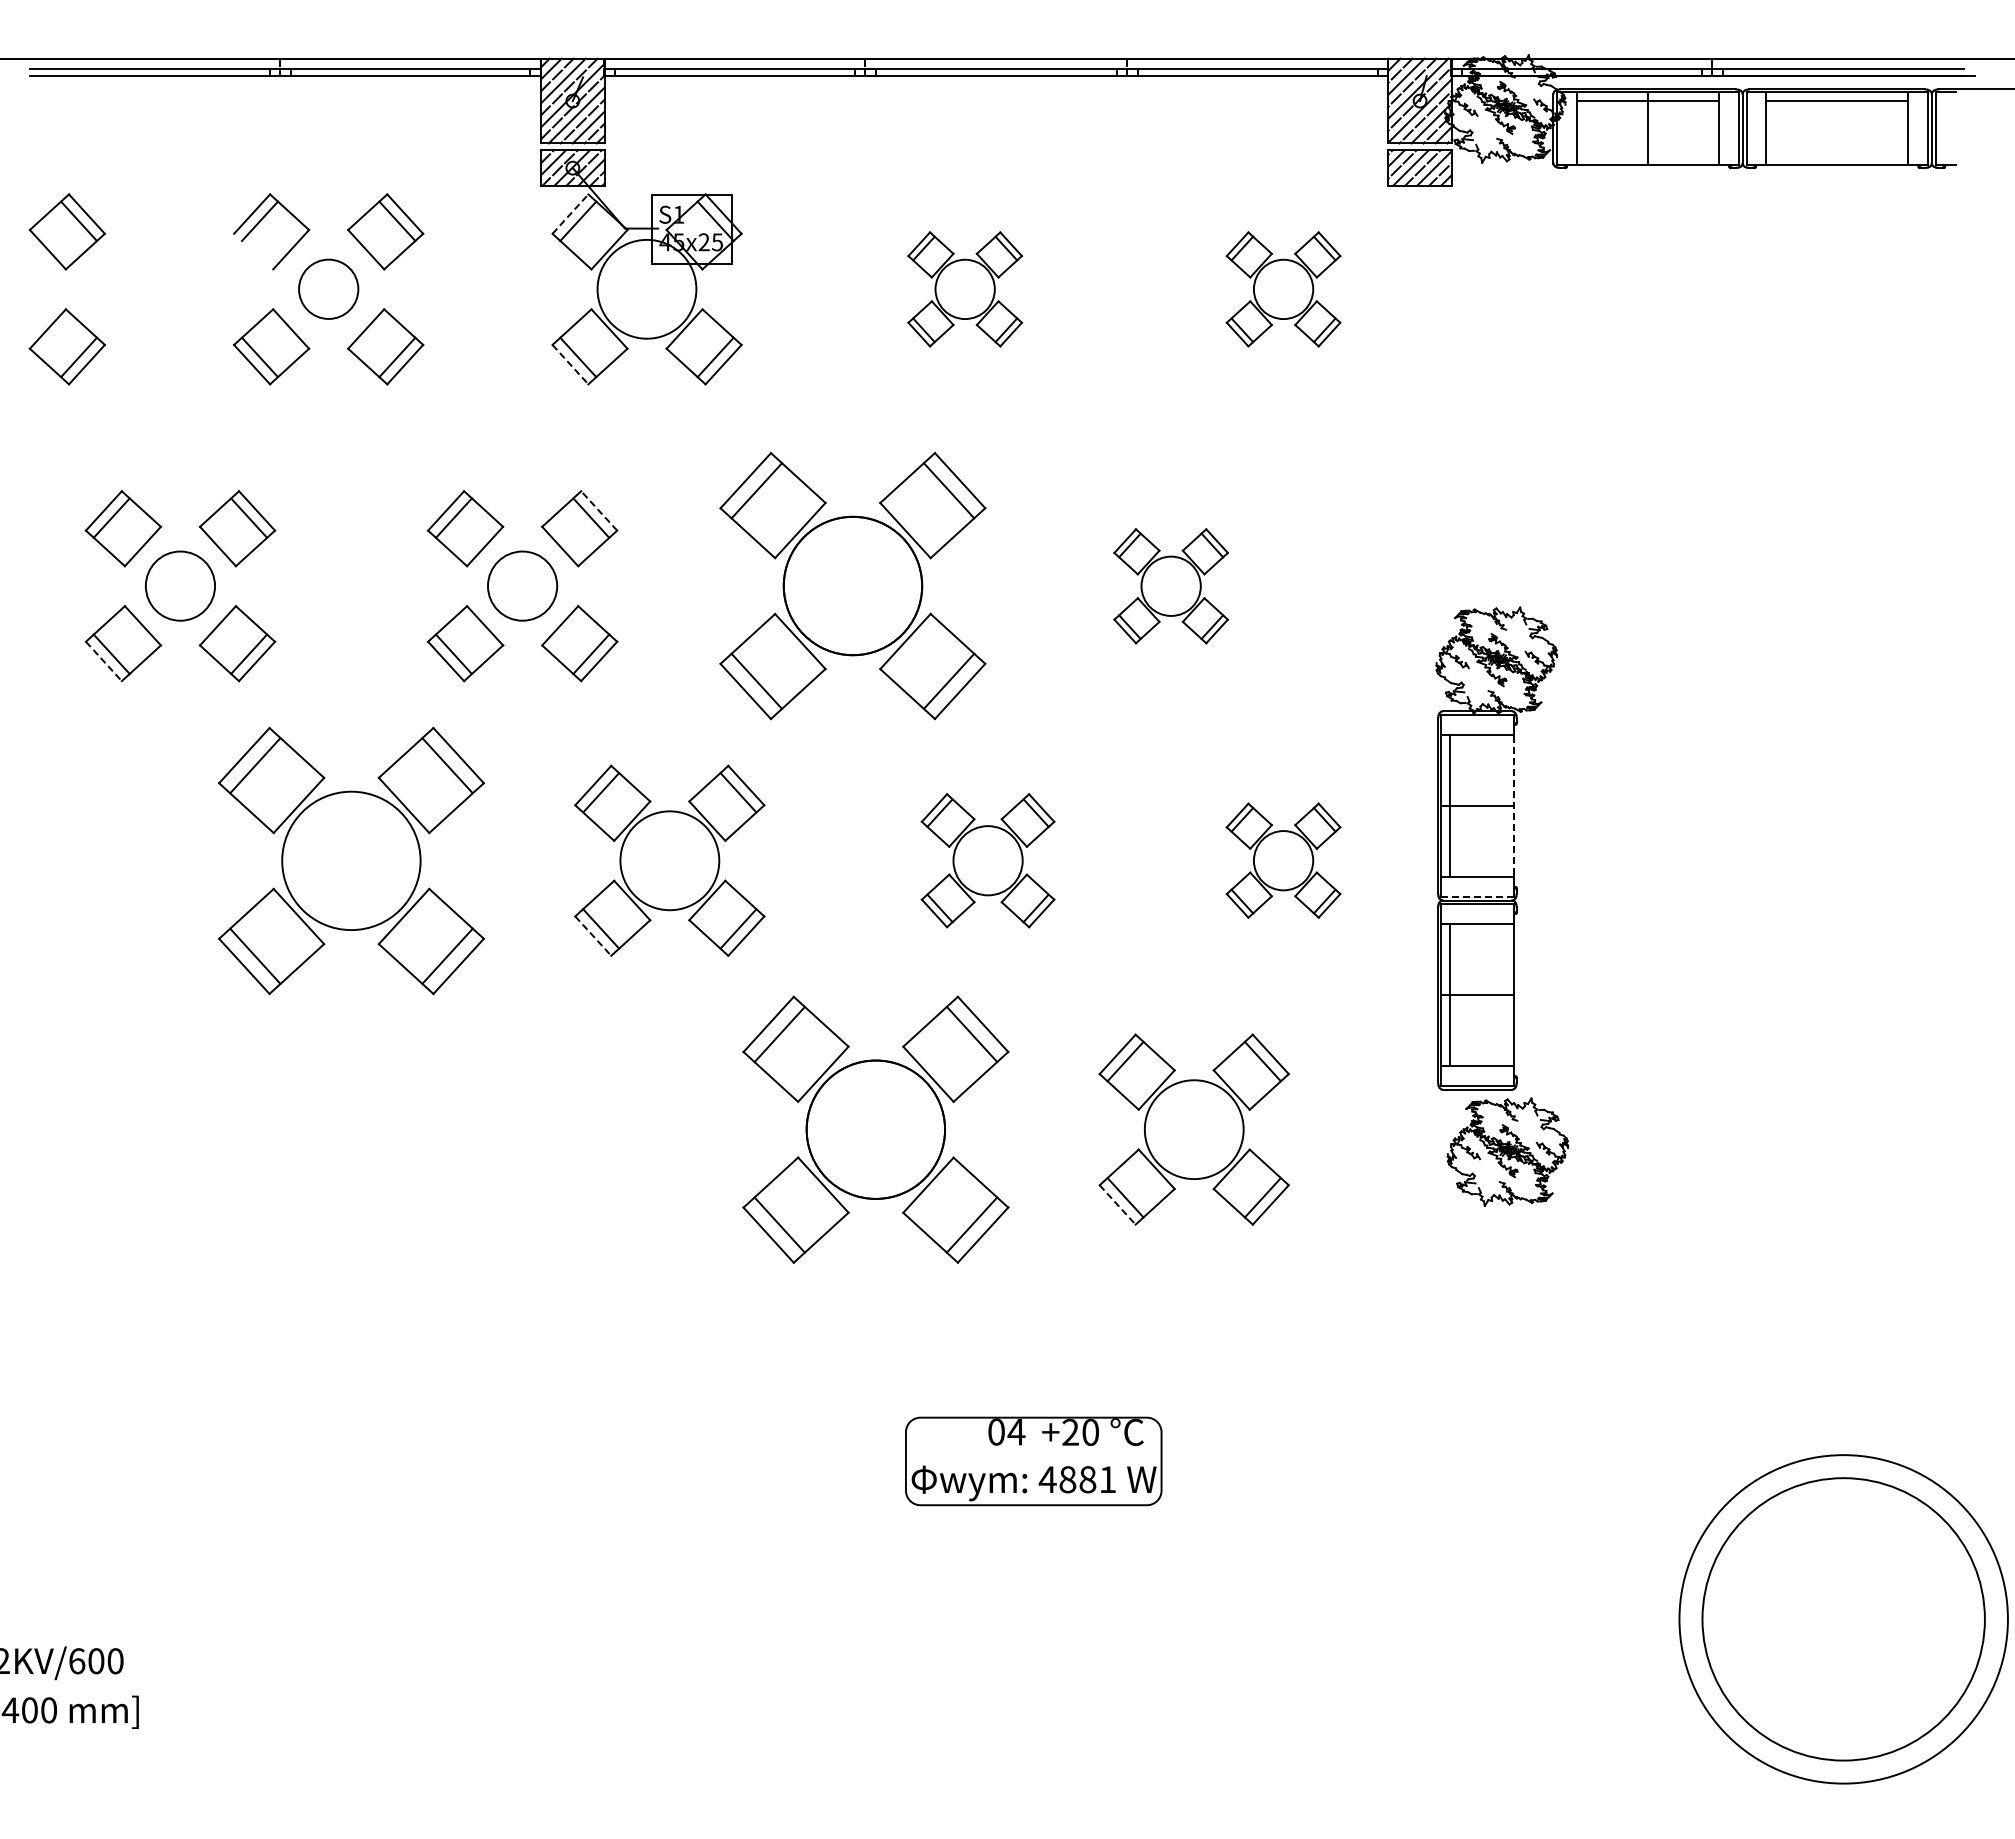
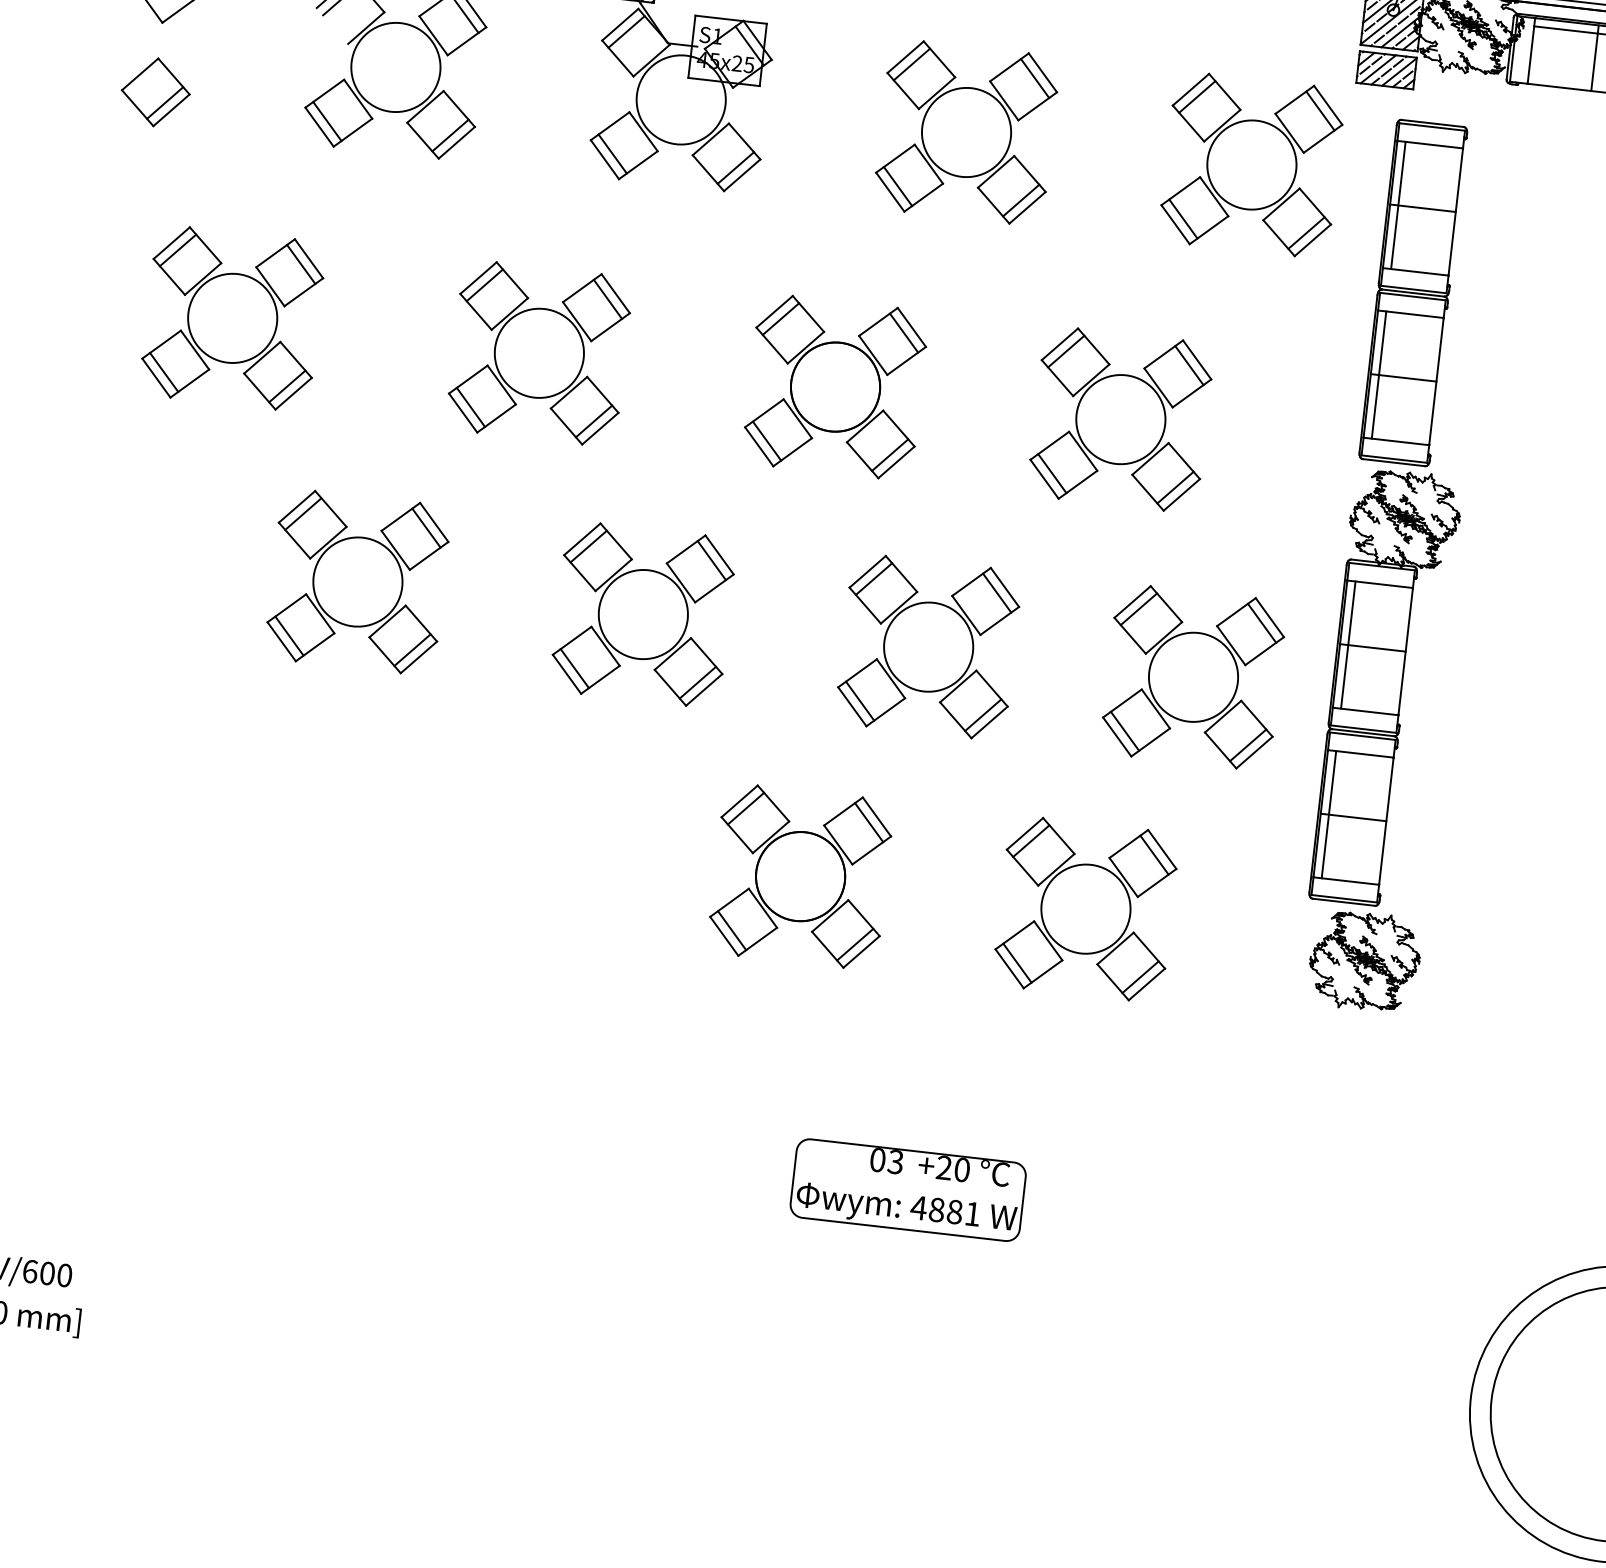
line: (570, 214) -> (620, 25), dashed -> solid
circle: (328, 288) -> (395, 66), size x1.67
part: (964, 289) -> (965, 132), size x1.67
part: (1283, 289) -> (1251, 165), size x1.67
line: (570, 364) -> (604, 159), dashed -> solid
part: (1477, 410) -> (1413, 293), added
line: (599, 510) -> (616, 293), dashed -> solid
circle: (180, 585) -> (232, 317), size x1.43
circle: (522, 585) -> (539, 352), size x1.43
part: (852, 586) -> (835, 387), size x0.71
part: (1170, 586) -> (1120, 419), size x1.67
line: (103, 661) -> (156, 378), dashed -> solid
line: (1514, 806) -> (1406, 652), dashed -> solid
part: (351, 860) -> (358, 581), size x0.71
part: (987, 860) -> (928, 646), size x1.43
part: (1283, 860) -> (1193, 676), size x1.67
line: (1477, 896) -> (1363, 729), dashed -> solid
line: (593, 936) -> (567, 674), dashed -> solid
part: (875, 1129) -> (800, 876), size x0.71
line: (1117, 1204) -> (1009, 968), dashed -> solid
text: (1016, 1431) -> (895, 1161), 04 -> 03

